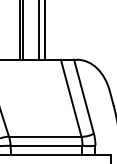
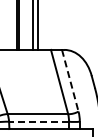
line: (84, 96) -> (70, 80), solid -> dashed
line: (47, 145) -> (39, 121), solid -> dashed

